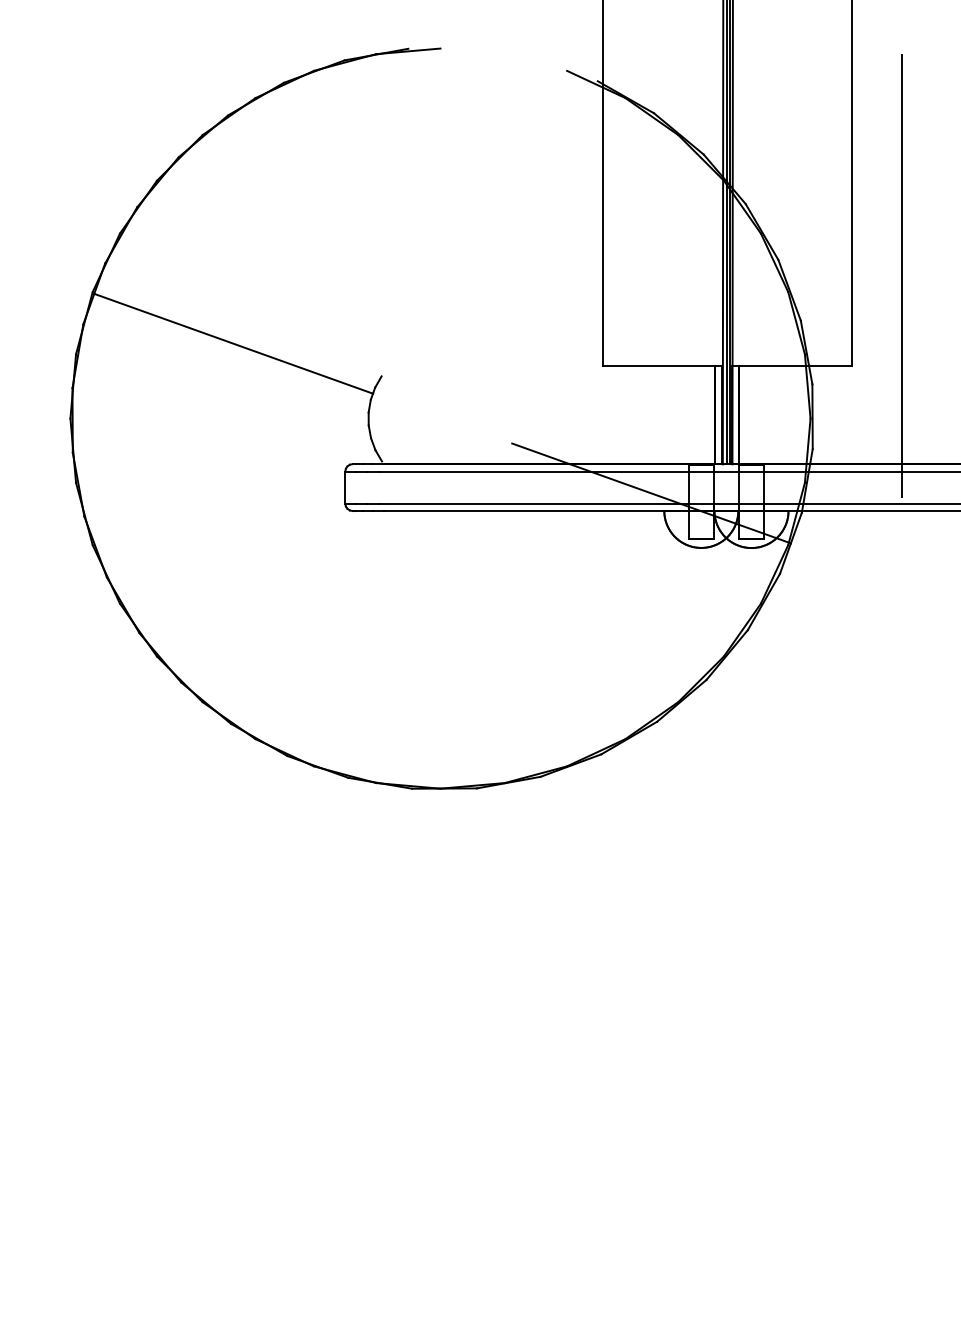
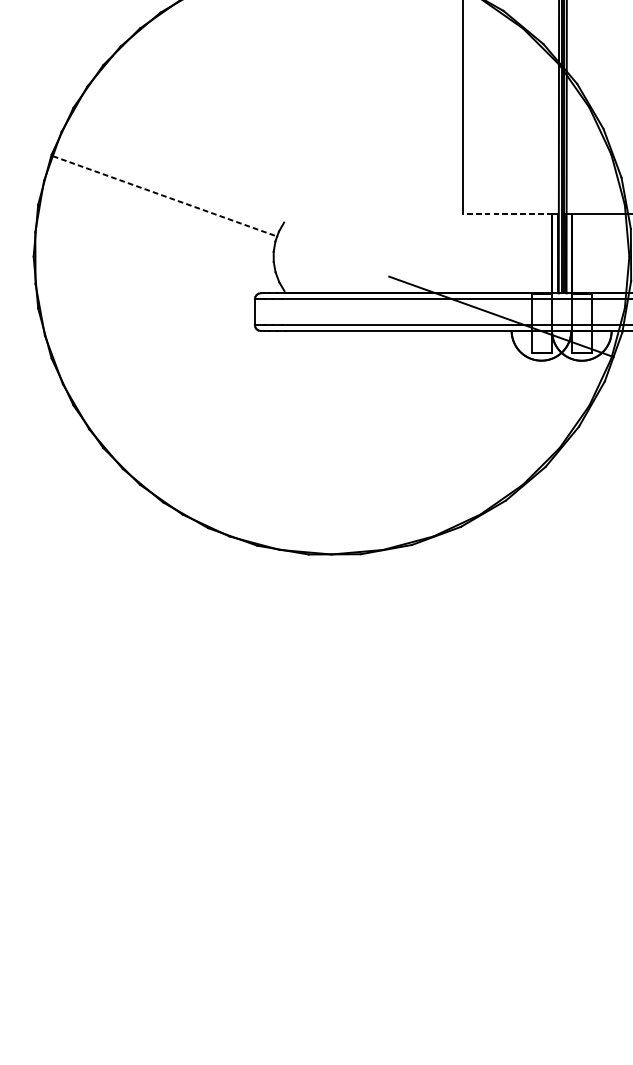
line: (234, 343) -> (165, 196), solid -> dashed
line: (659, 365) -> (507, 213), solid -> dashed

